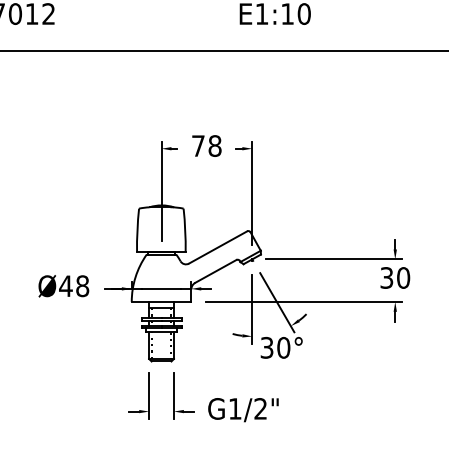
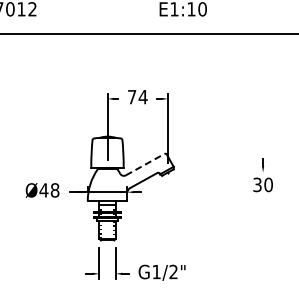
text: (213, 145) -> (142, 96), 78 -> 74
line: (218, 247) -> (145, 164), solid -> dashed
line: (334, 259) -> (222, 172), removed
part: (304, 314) -> (202, 209), removed

